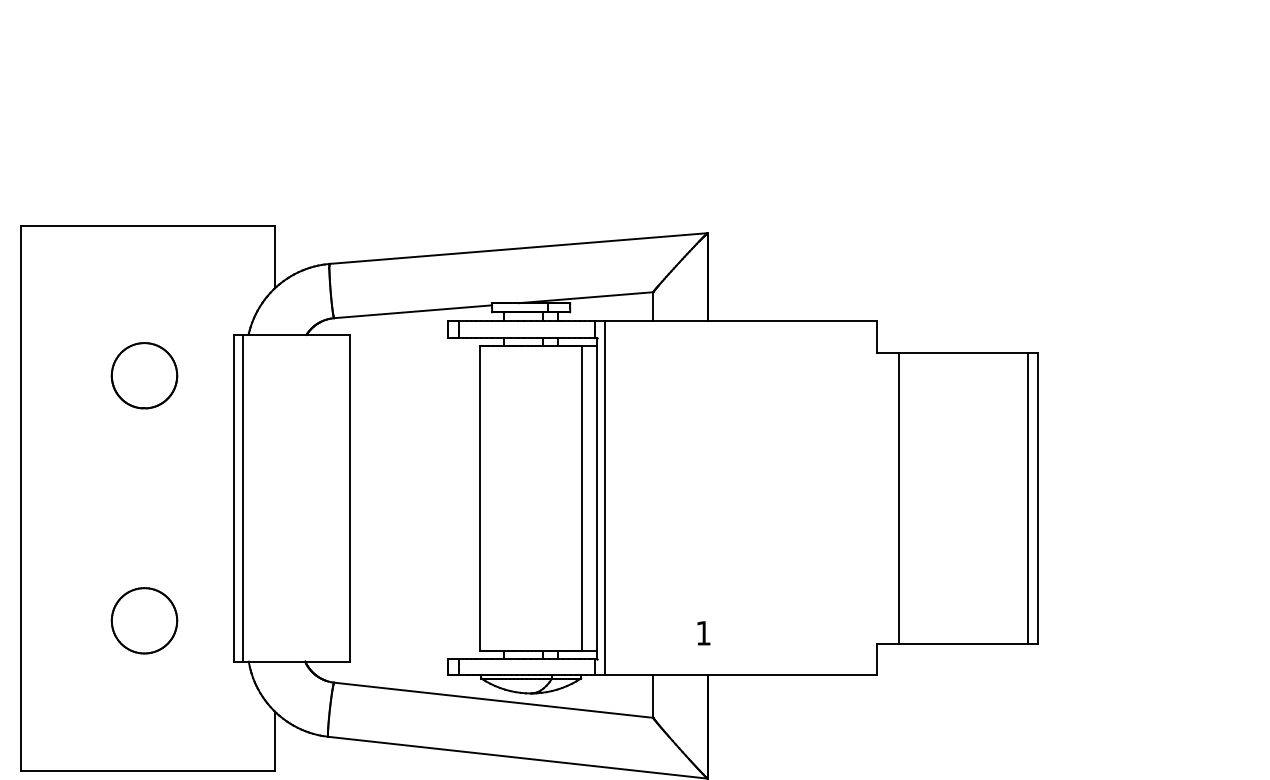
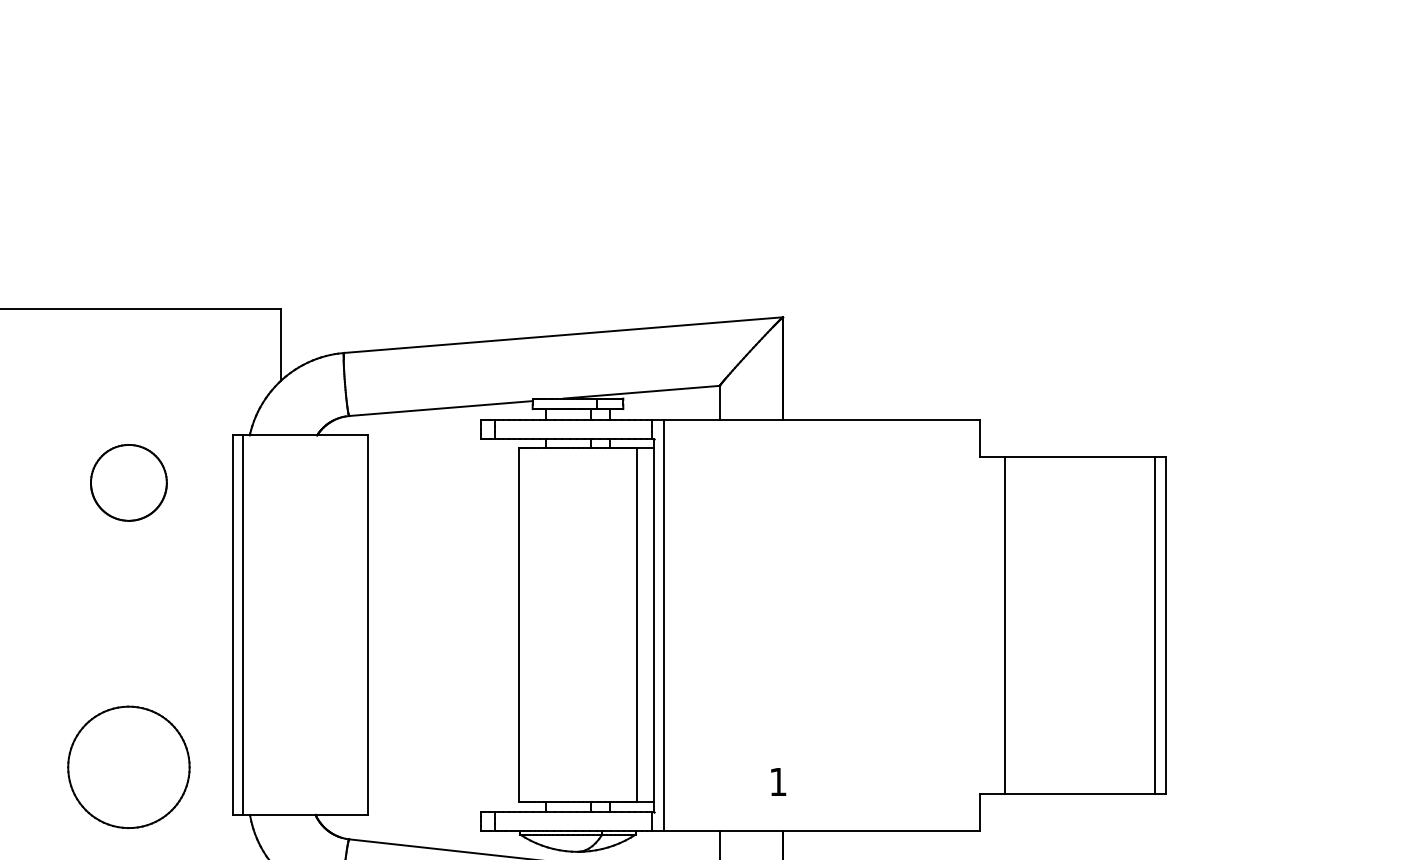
part: (144, 620) -> (128, 767), size x1.6

